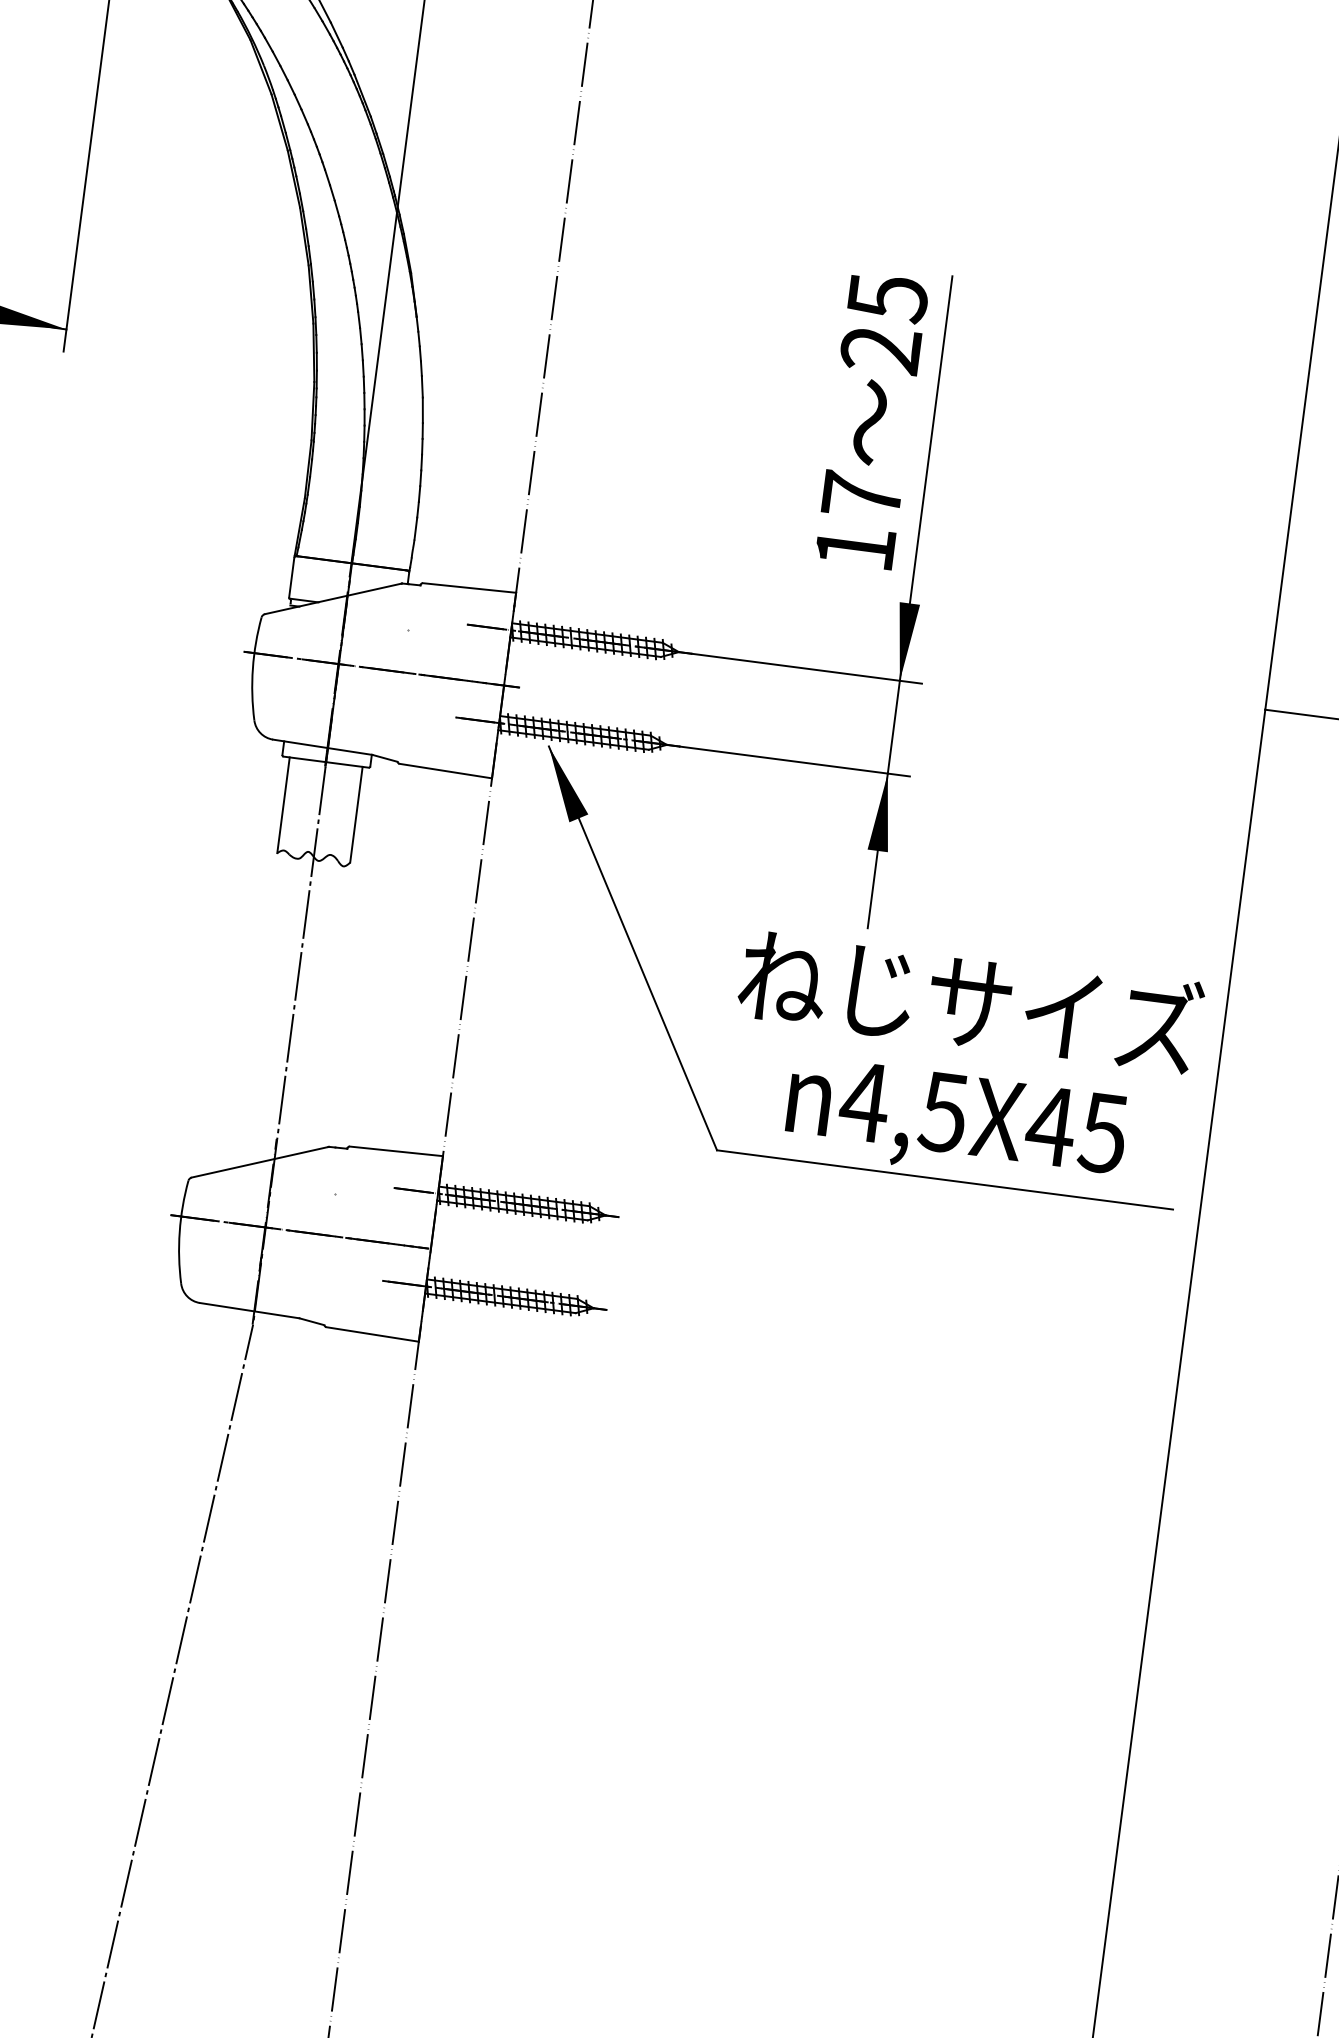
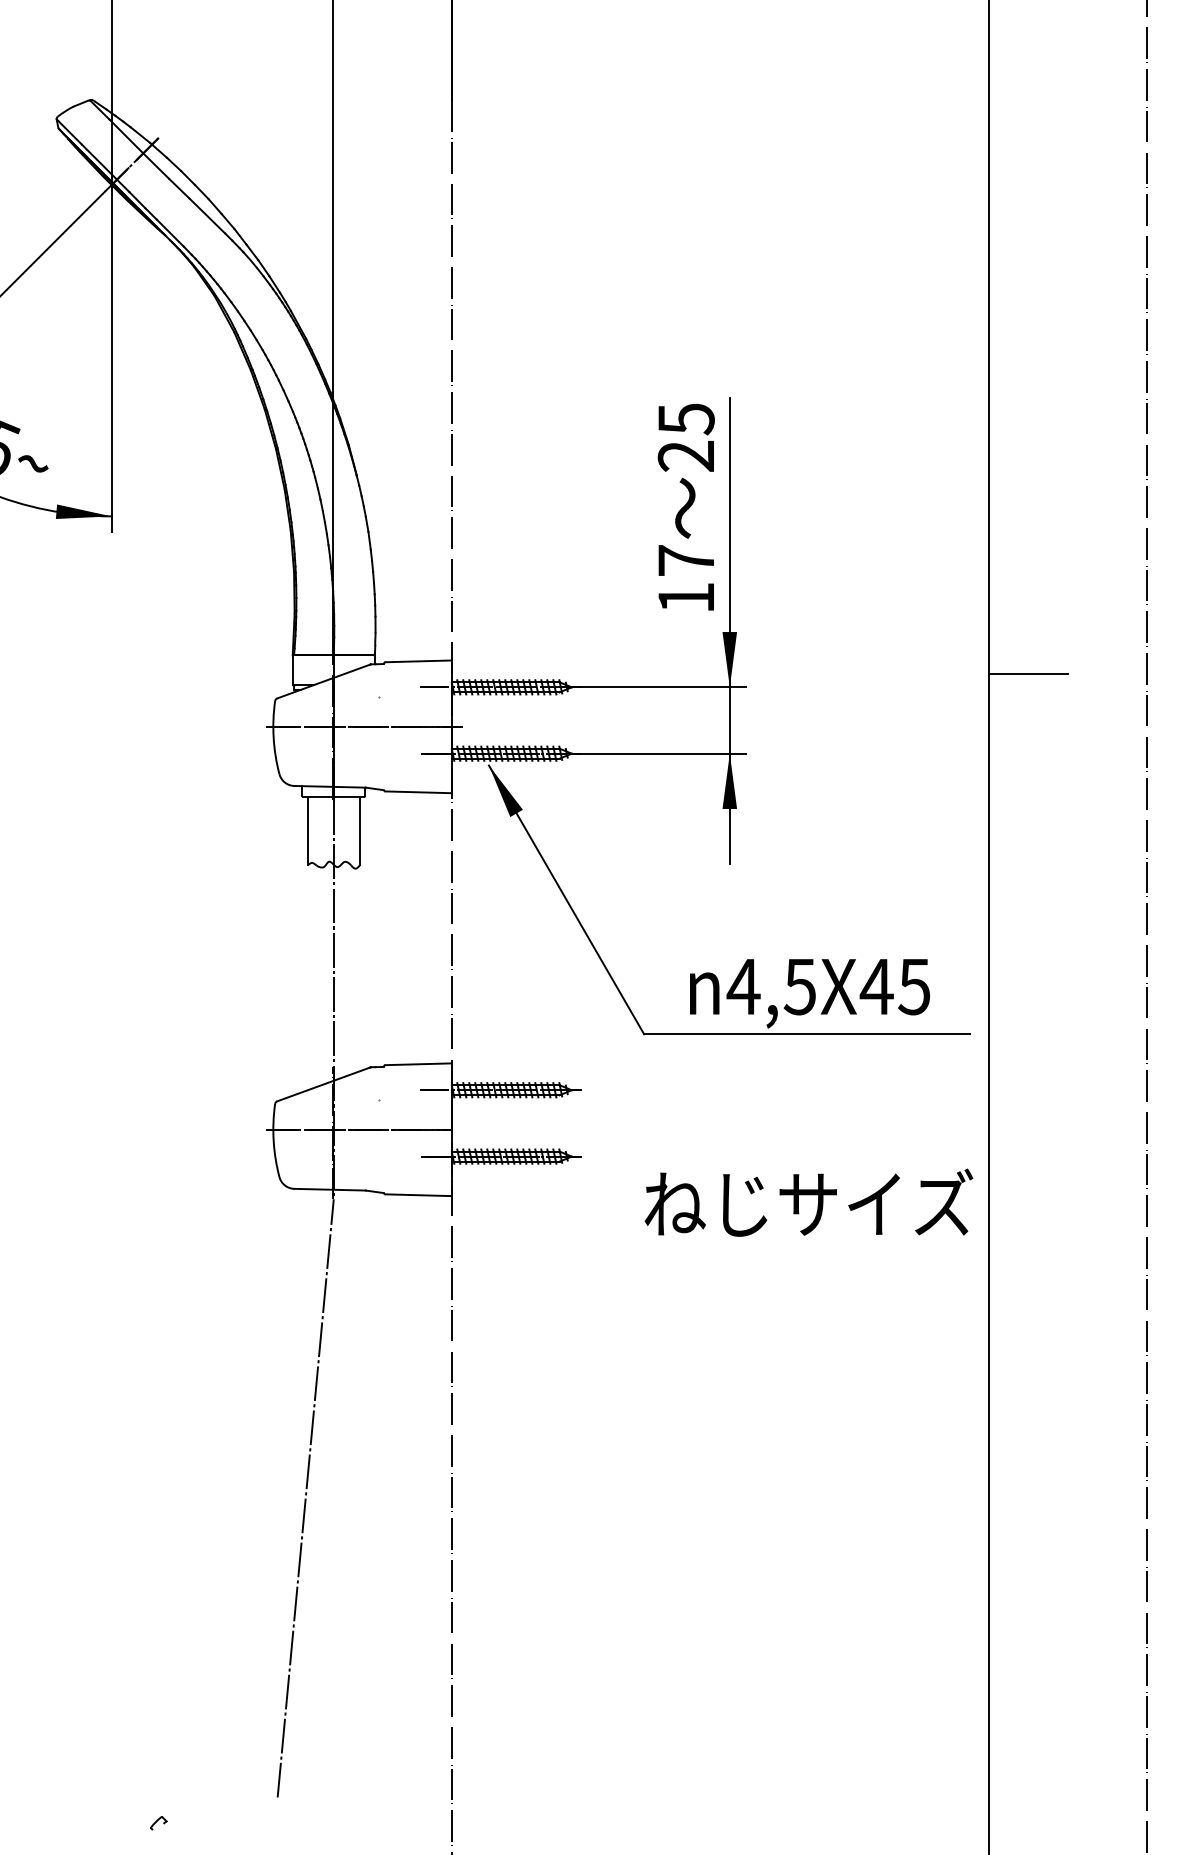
text: (970, 1000) -> (808, 1202), moved

